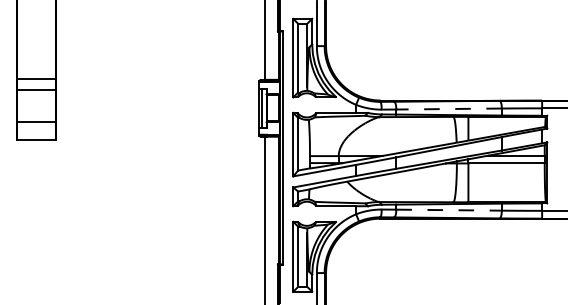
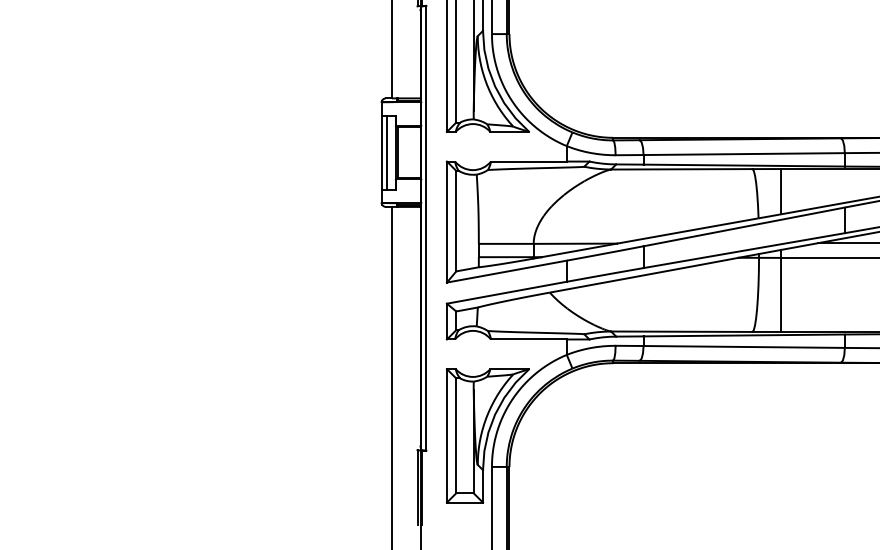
line: (449, 109) -> (744, 154), dashed -> solid
line: (449, 210) -> (744, 347), dashed -> solid

